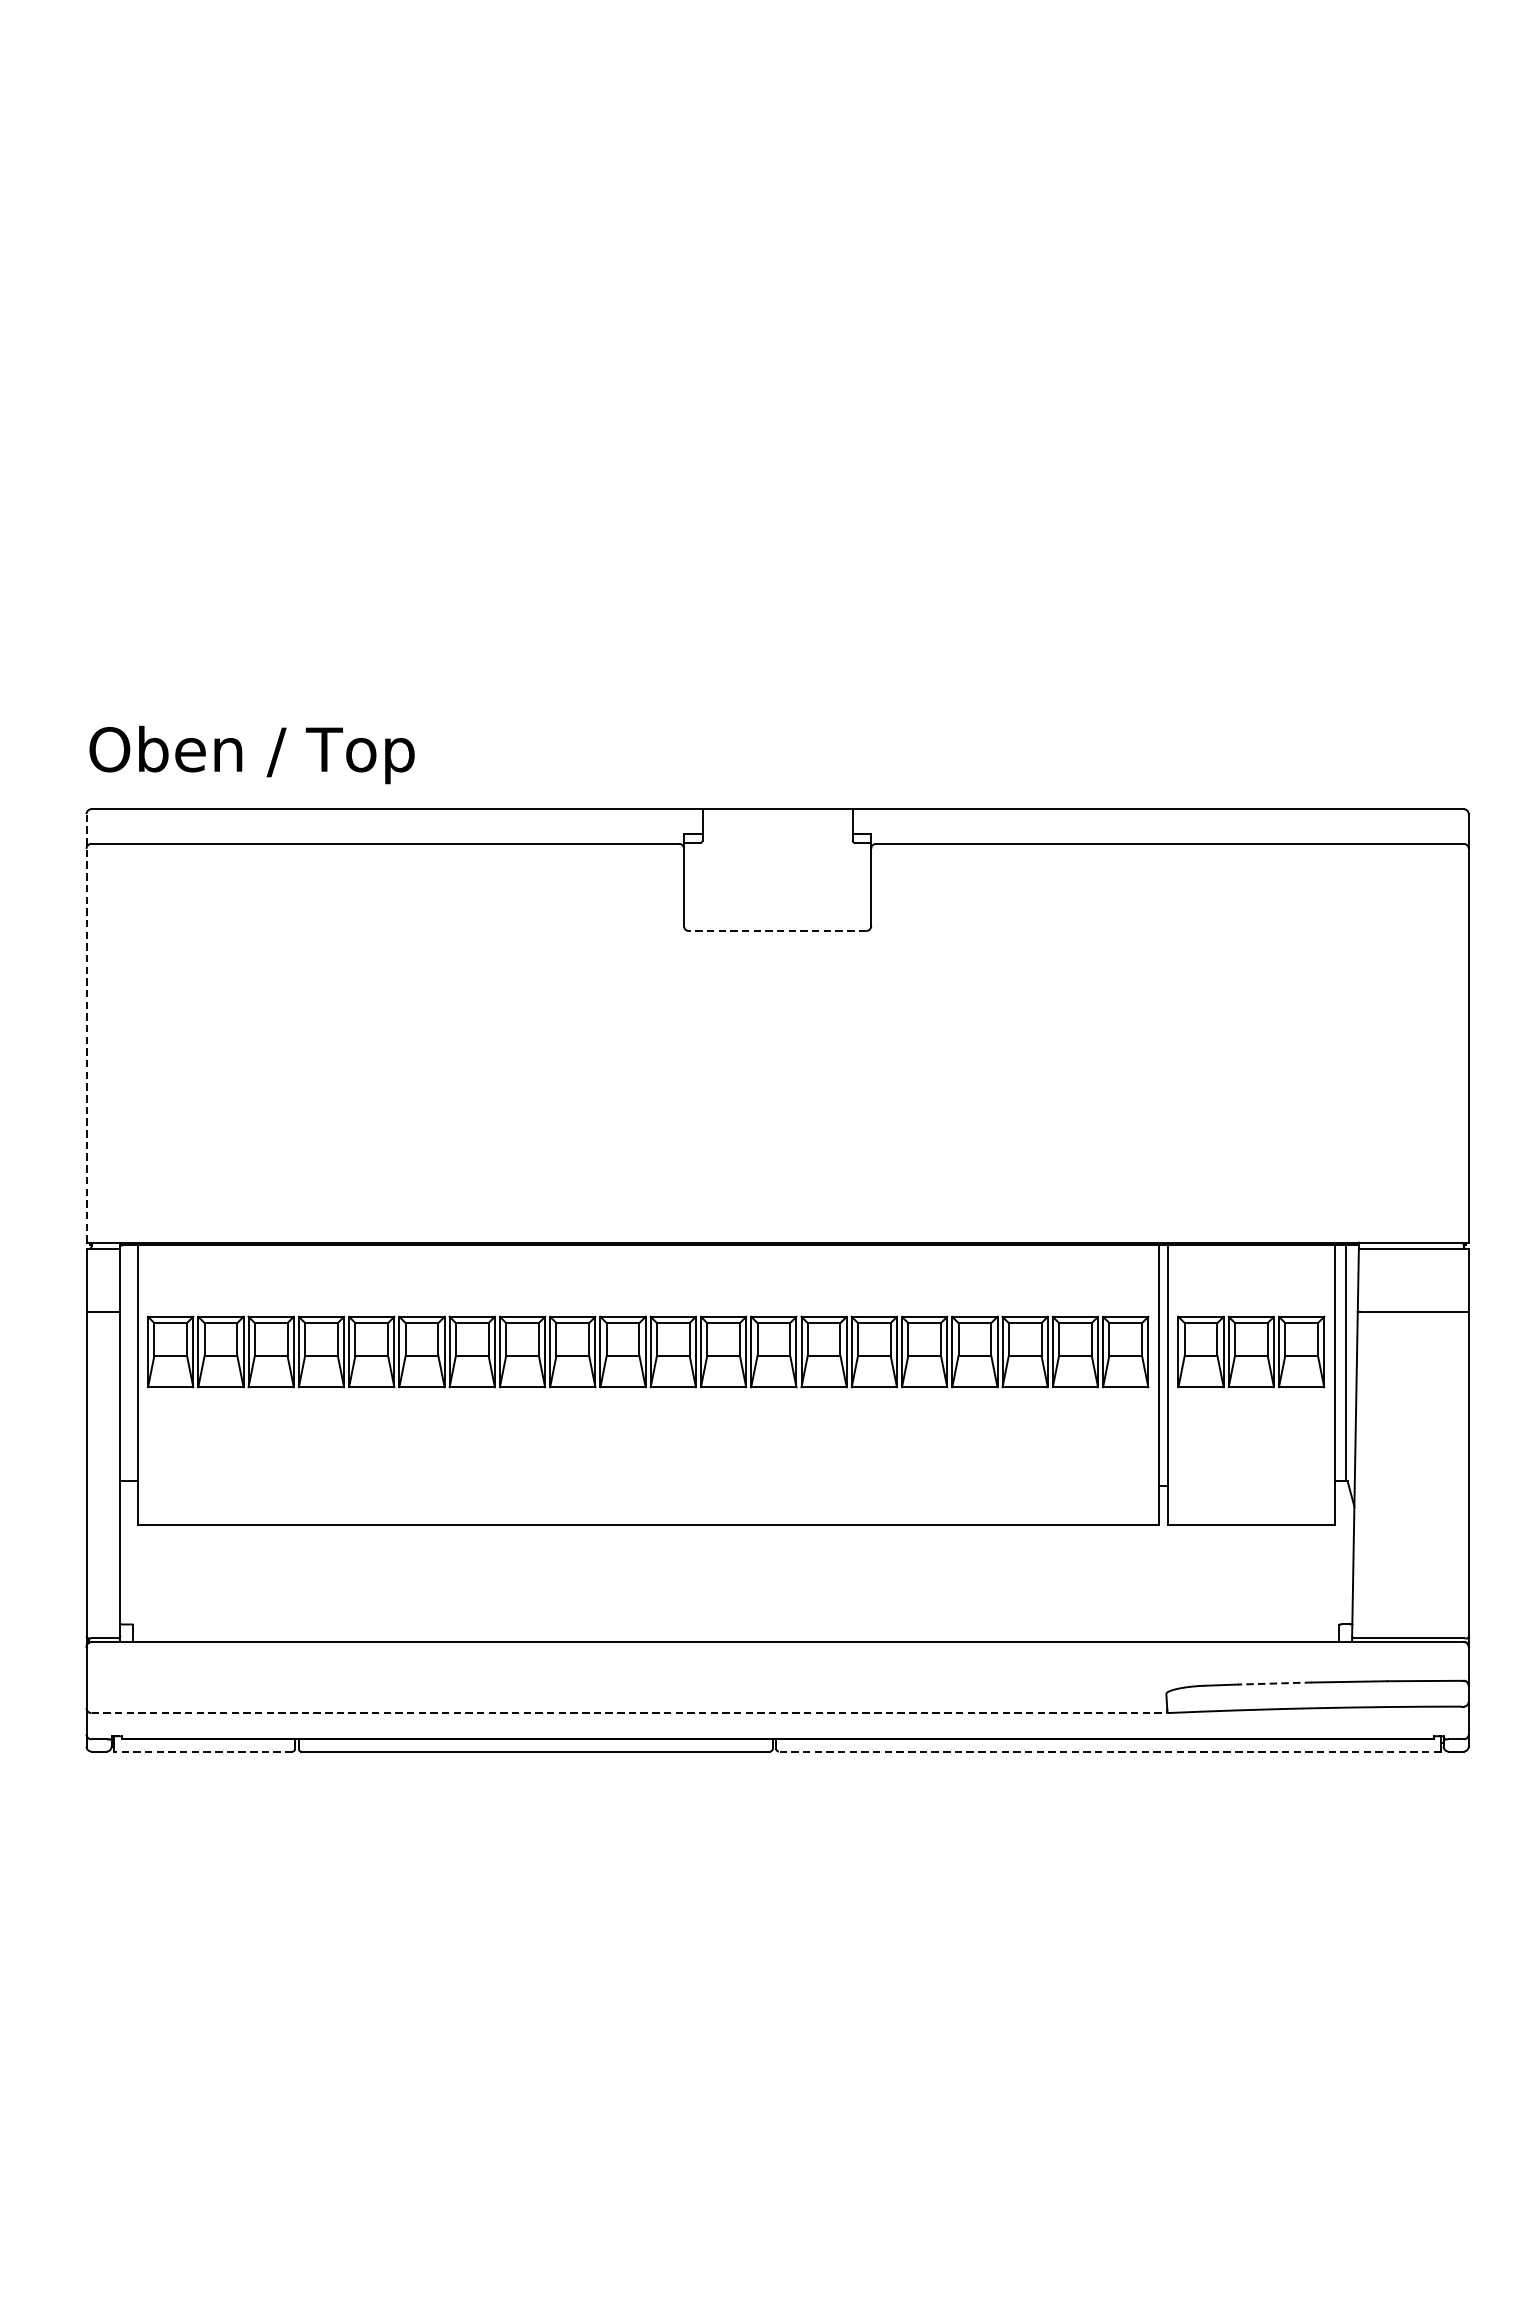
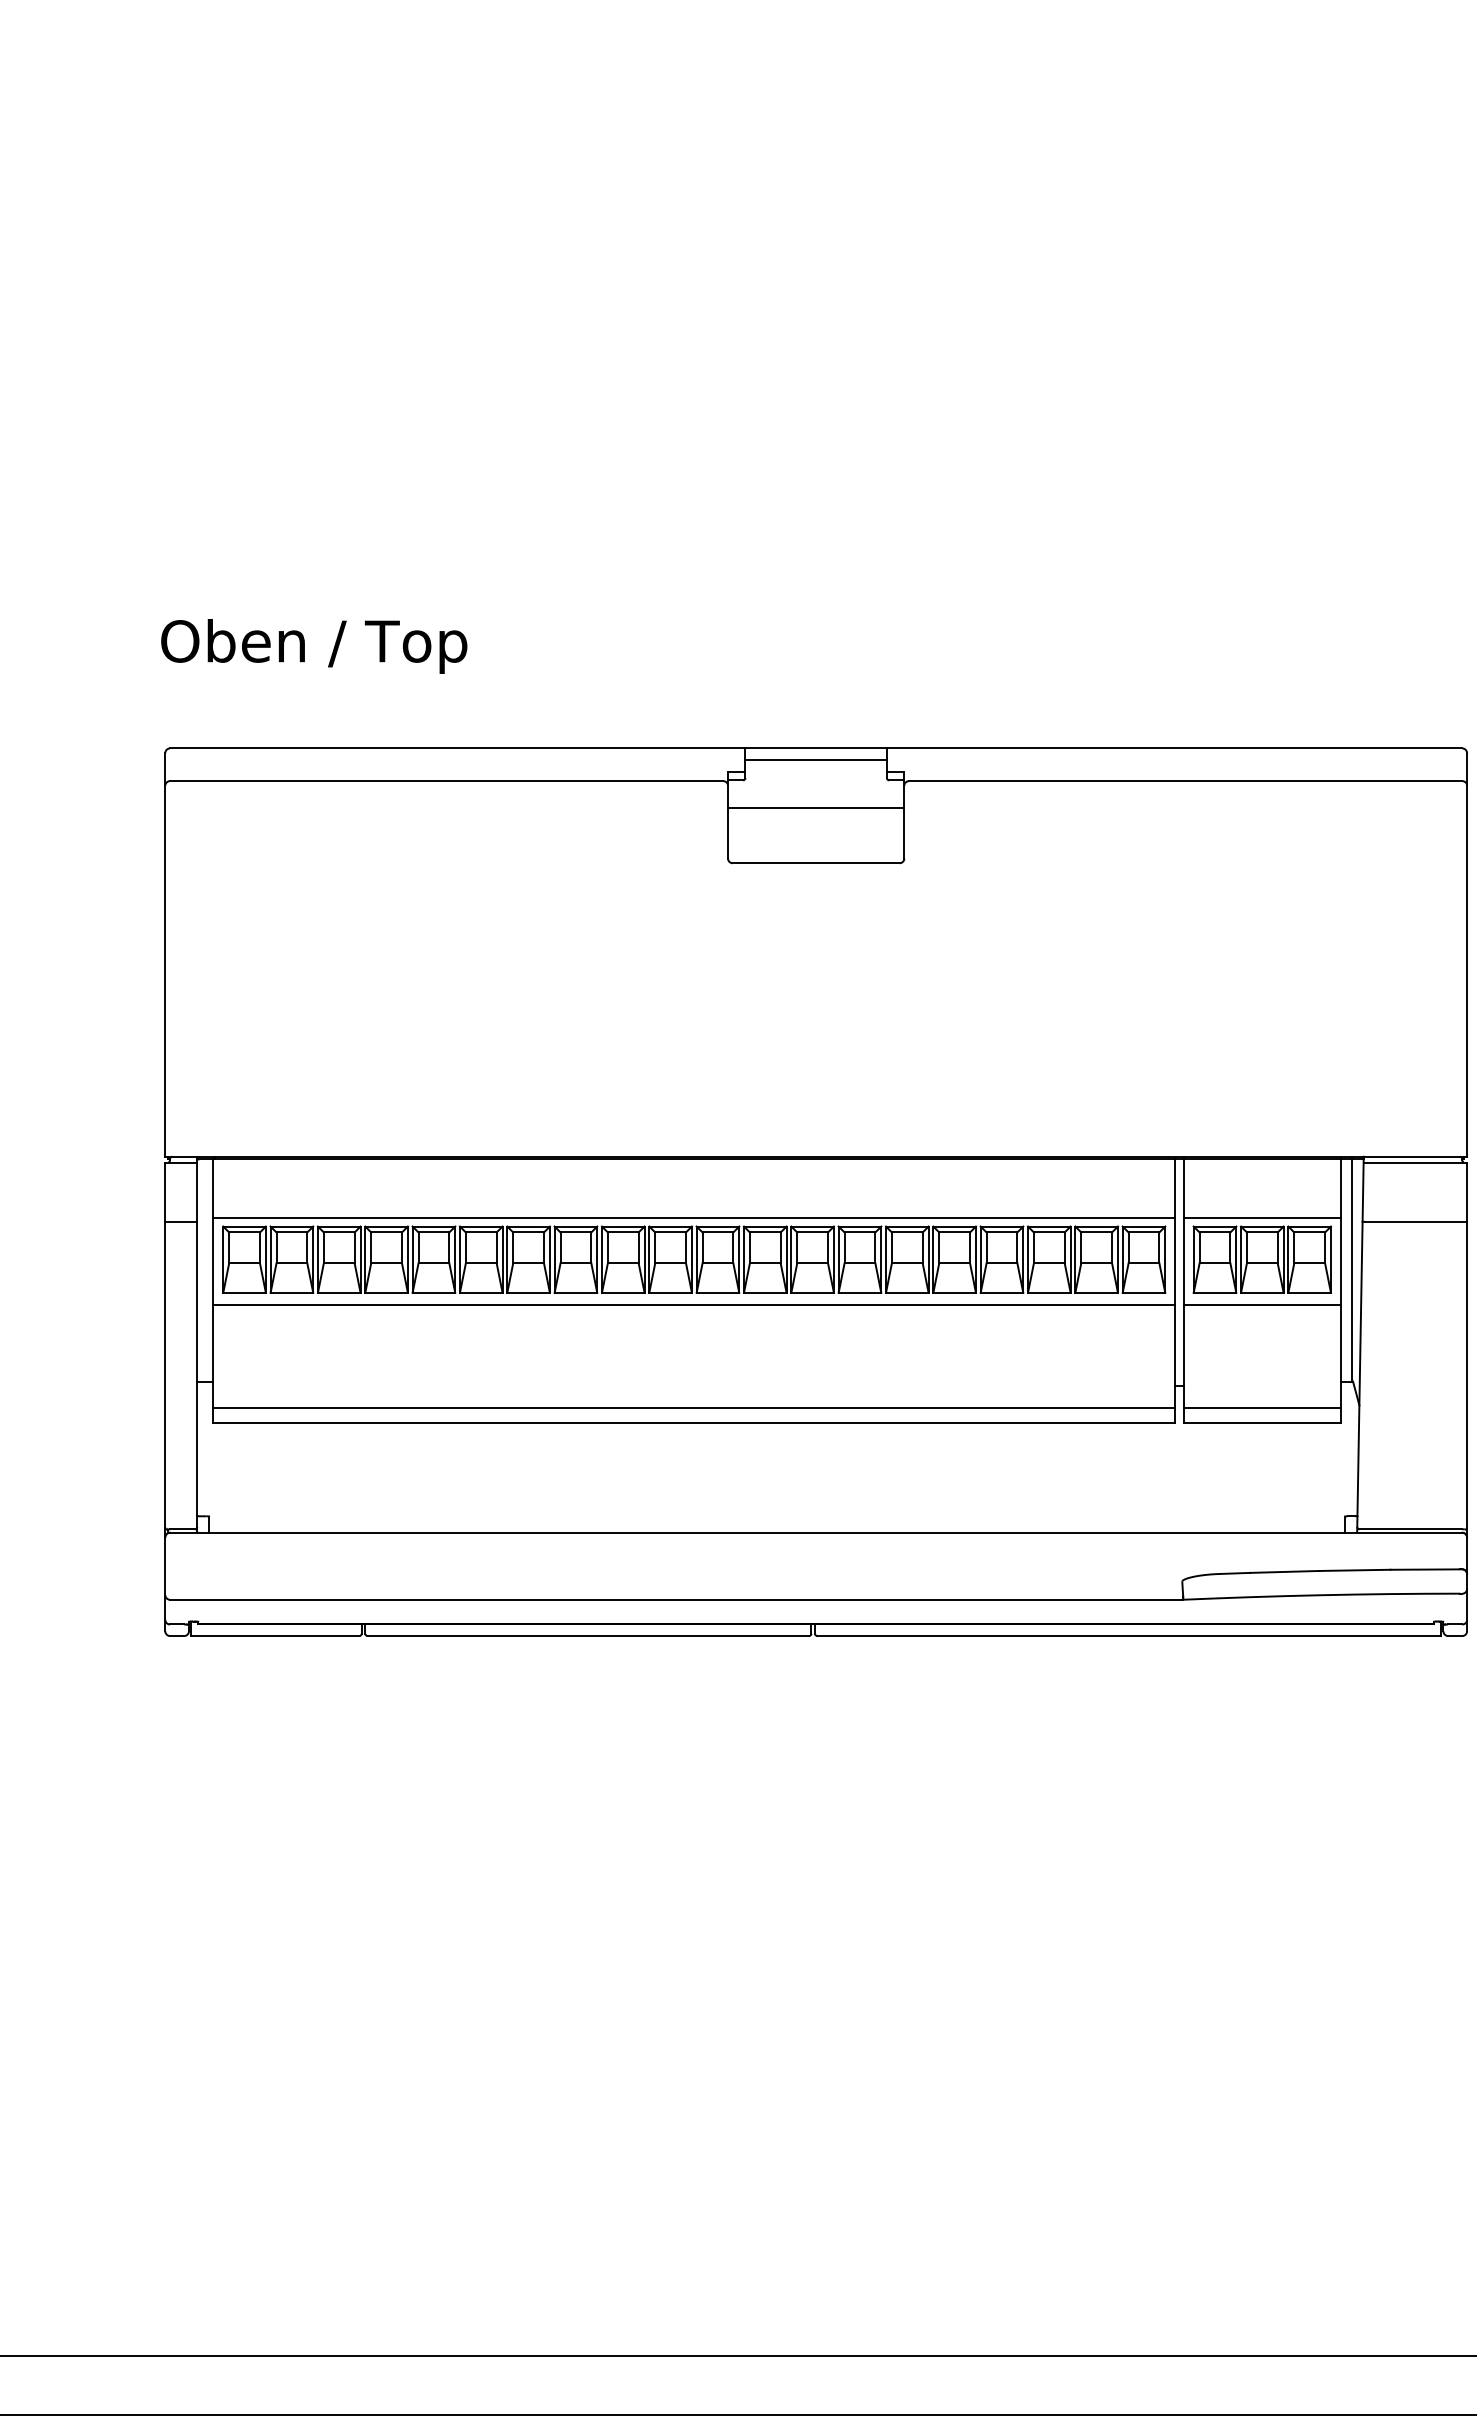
text: (252, 755) -> (314, 646), moved
line: (776, 821) -> (815, 760), added
line: (777, 871) -> (816, 807), added
line: (776, 931) -> (815, 863), dashed -> solid
line: (86, 1027) -> (165, 954), dashed -> solid
line: (648, 1308) -> (694, 1218), added
line: (1250, 1308) -> (1261, 1218), added
line: (648, 1399) -> (694, 1304), added
line: (1250, 1399) -> (1261, 1304), added
line: (648, 1510) -> (694, 1408), added
line: (1250, 1510) -> (1261, 1408), added
line: (1274, 1683) -> (1284, 1571), dashed -> solid
line: (629, 1712) -> (676, 1599), dashed -> solid
line: (202, 1752) -> (274, 1636), dashed -> solid
line: (1110, 1752) -> (1129, 1636), dashed -> solid

